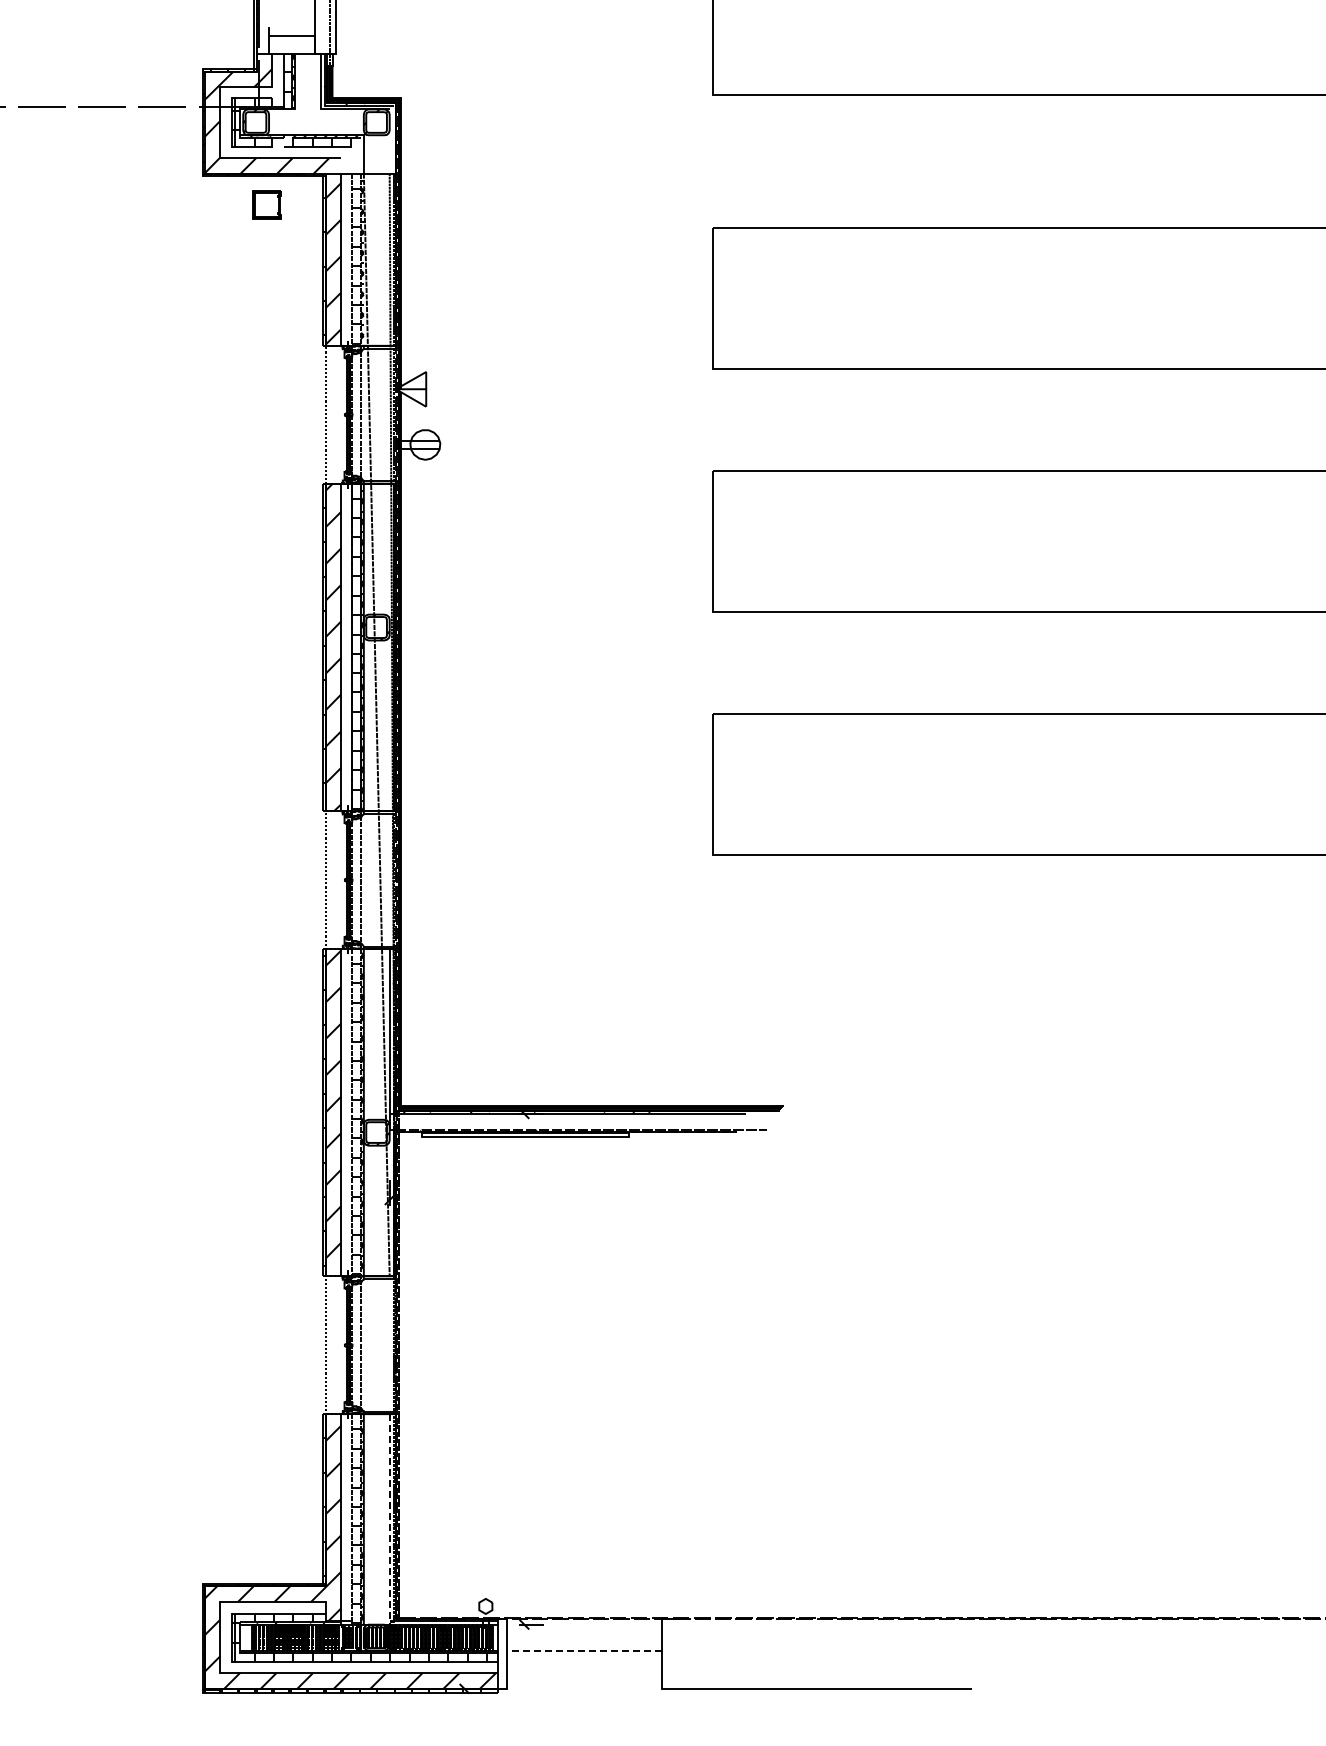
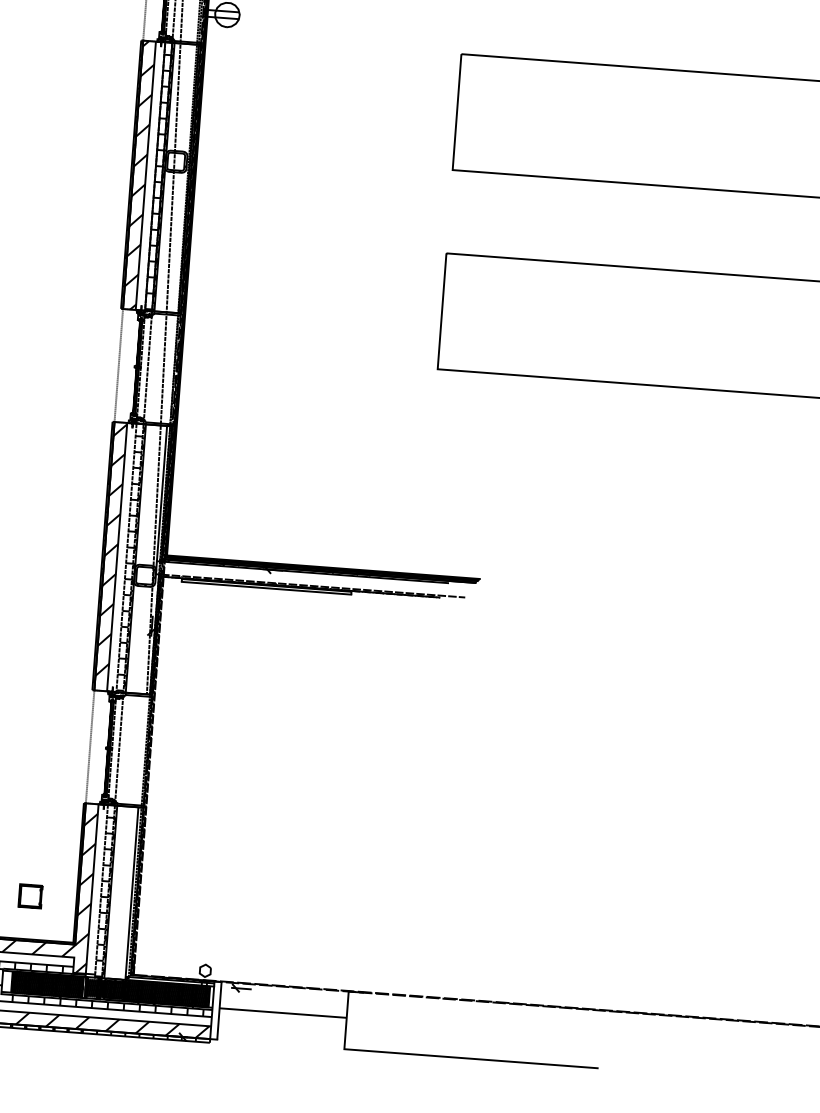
line: (389, 1519) -> (131, 893), dashed -> solid
part: (266, 1531) -> (30, 895), added
line: (584, 1650) -> (283, 1013), dashed -> solid

